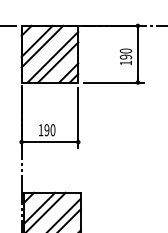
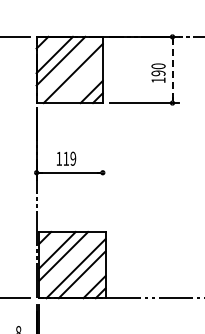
line: (137, 53) -> (172, 69), solid -> dashed
line: (58, 62) -> (79, 79), removed
line: (77, 117) -> (102, 144), removed
text: (49, 129) -> (69, 158), 190 -> 119

